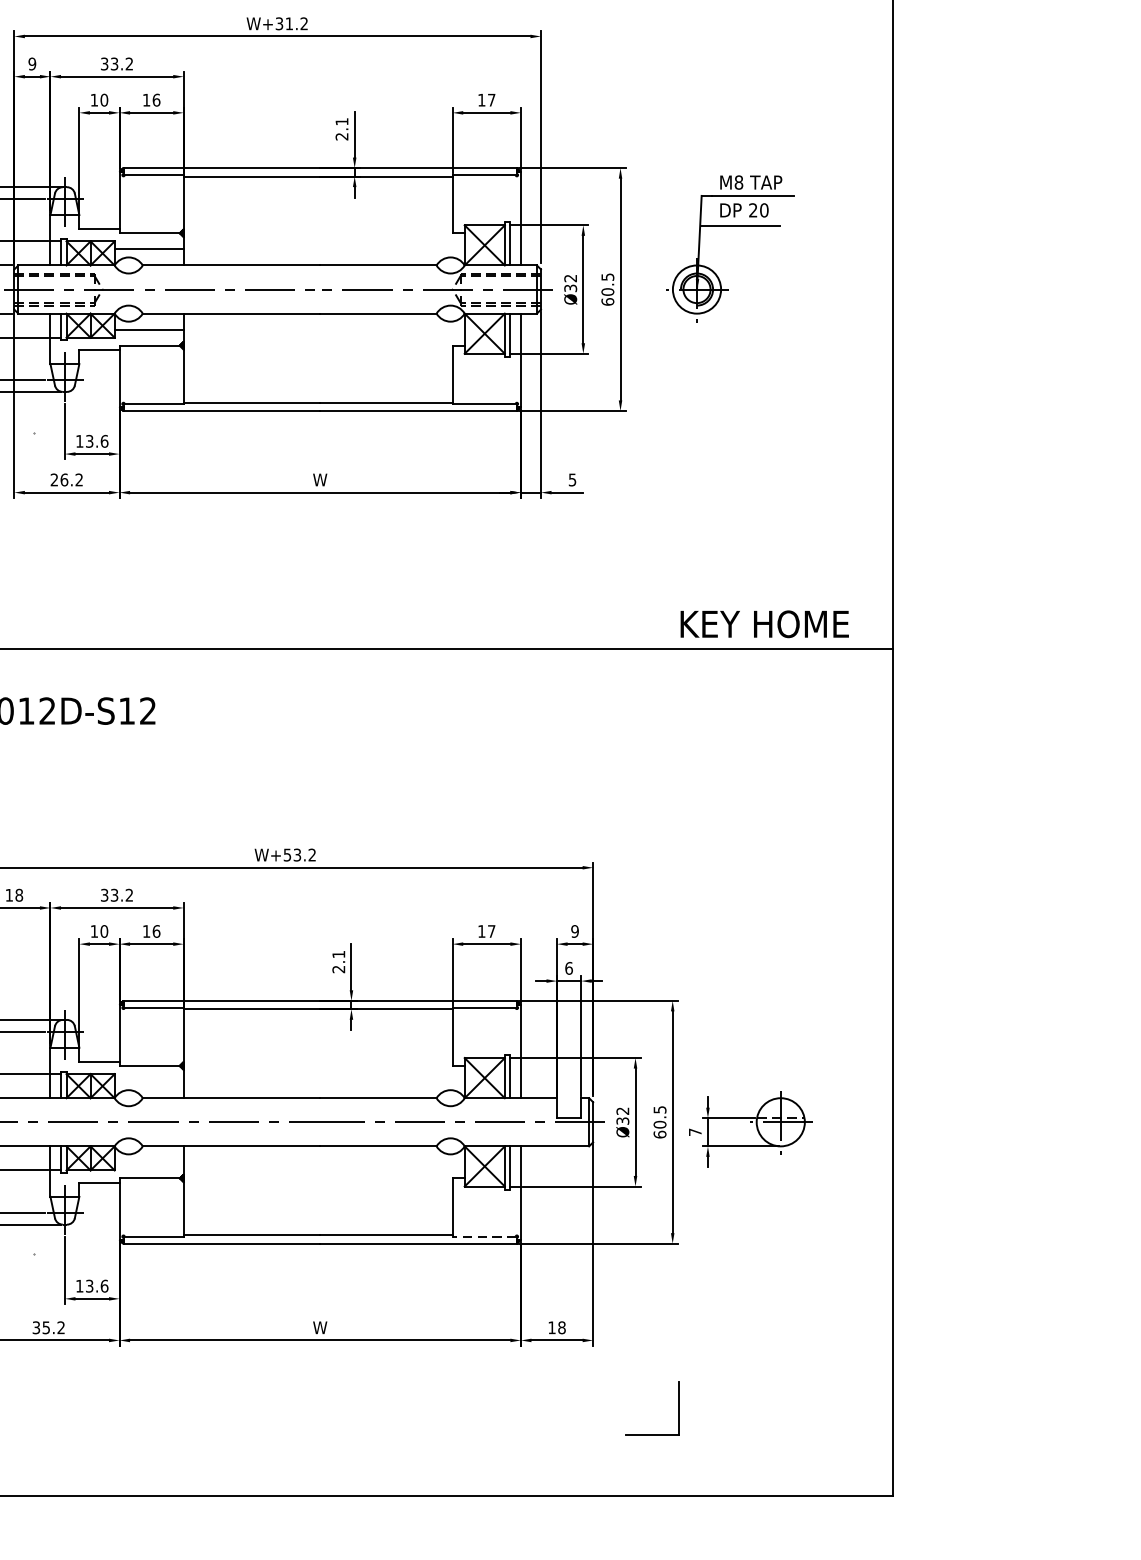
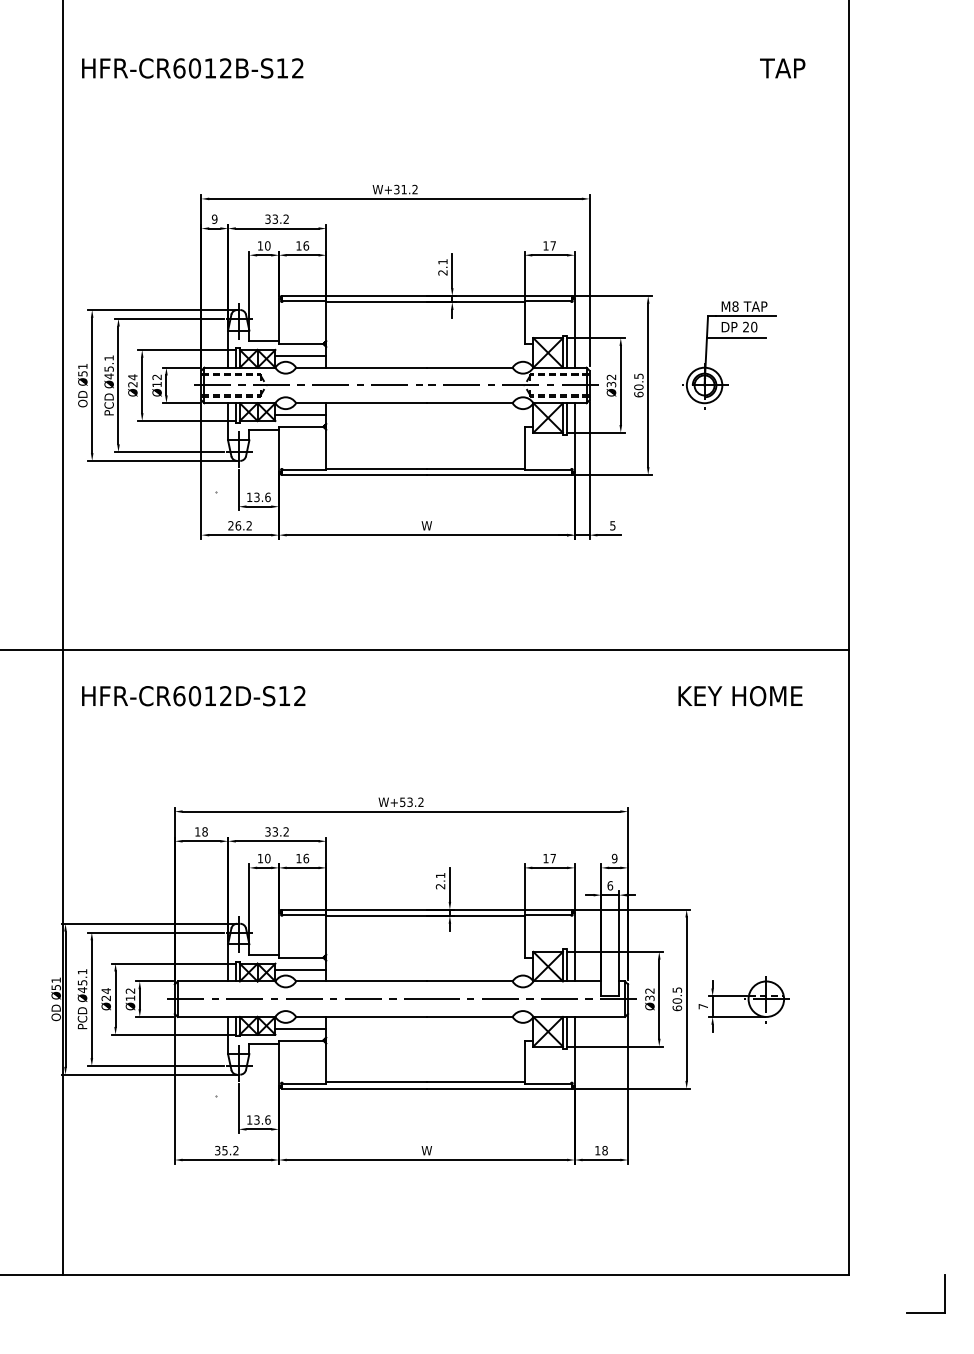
text: (764, 624) -> (740, 696), moved
line: (148, 1081) -> (300, 969), added
line: (148, 1162) -> (300, 1028), added
line: (485, 1236) -> (548, 1083), dashed -> solid
part: (677, 1407) -> (944, 1293), moved

